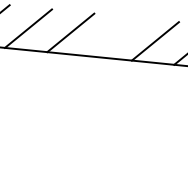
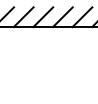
line: (112, 37) -> (62, 17), added

